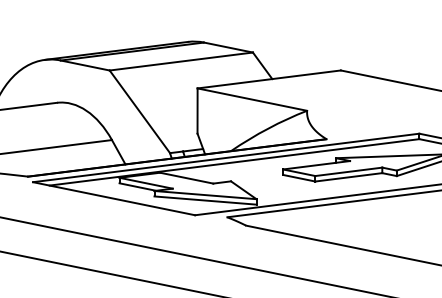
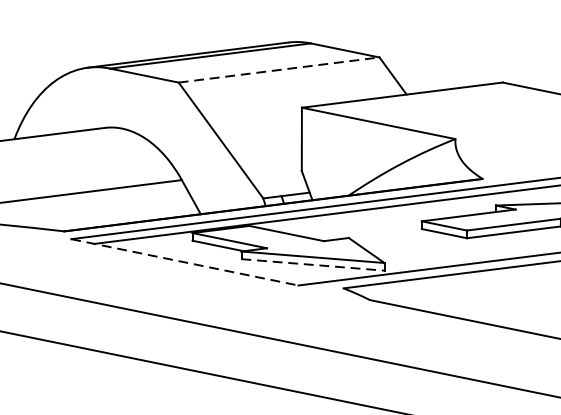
line: (181, 61) -> (279, 69), solid -> dashed
line: (114, 198) -> (185, 262), solid -> dashed
line: (206, 200) -> (314, 264), solid -> dashed

